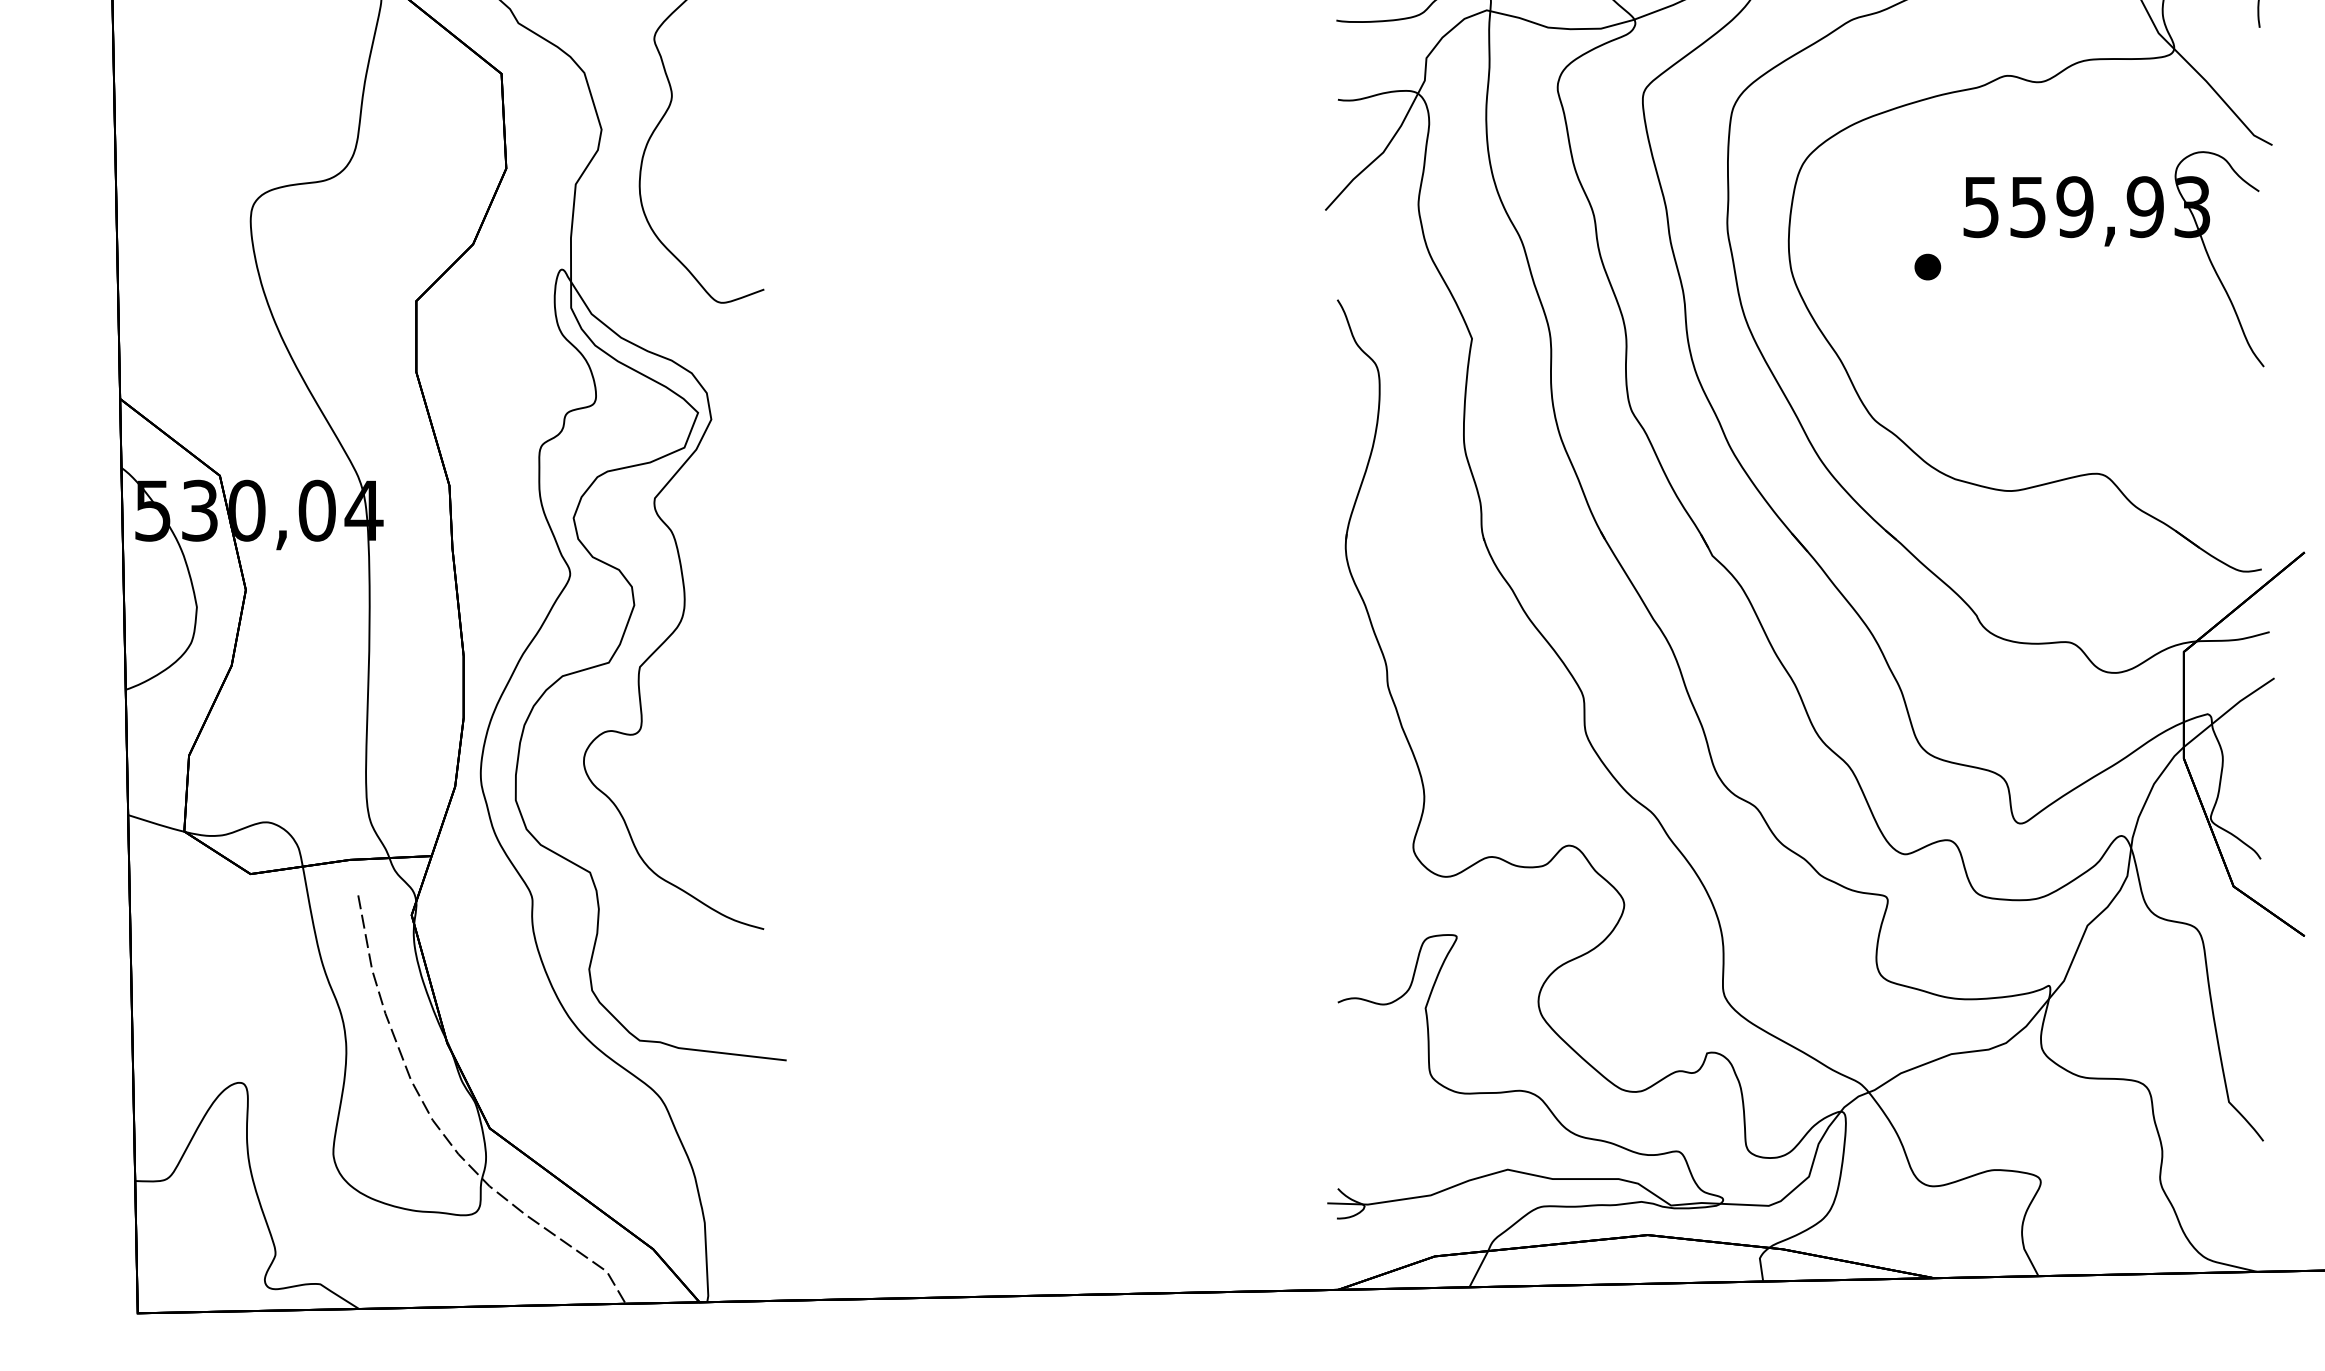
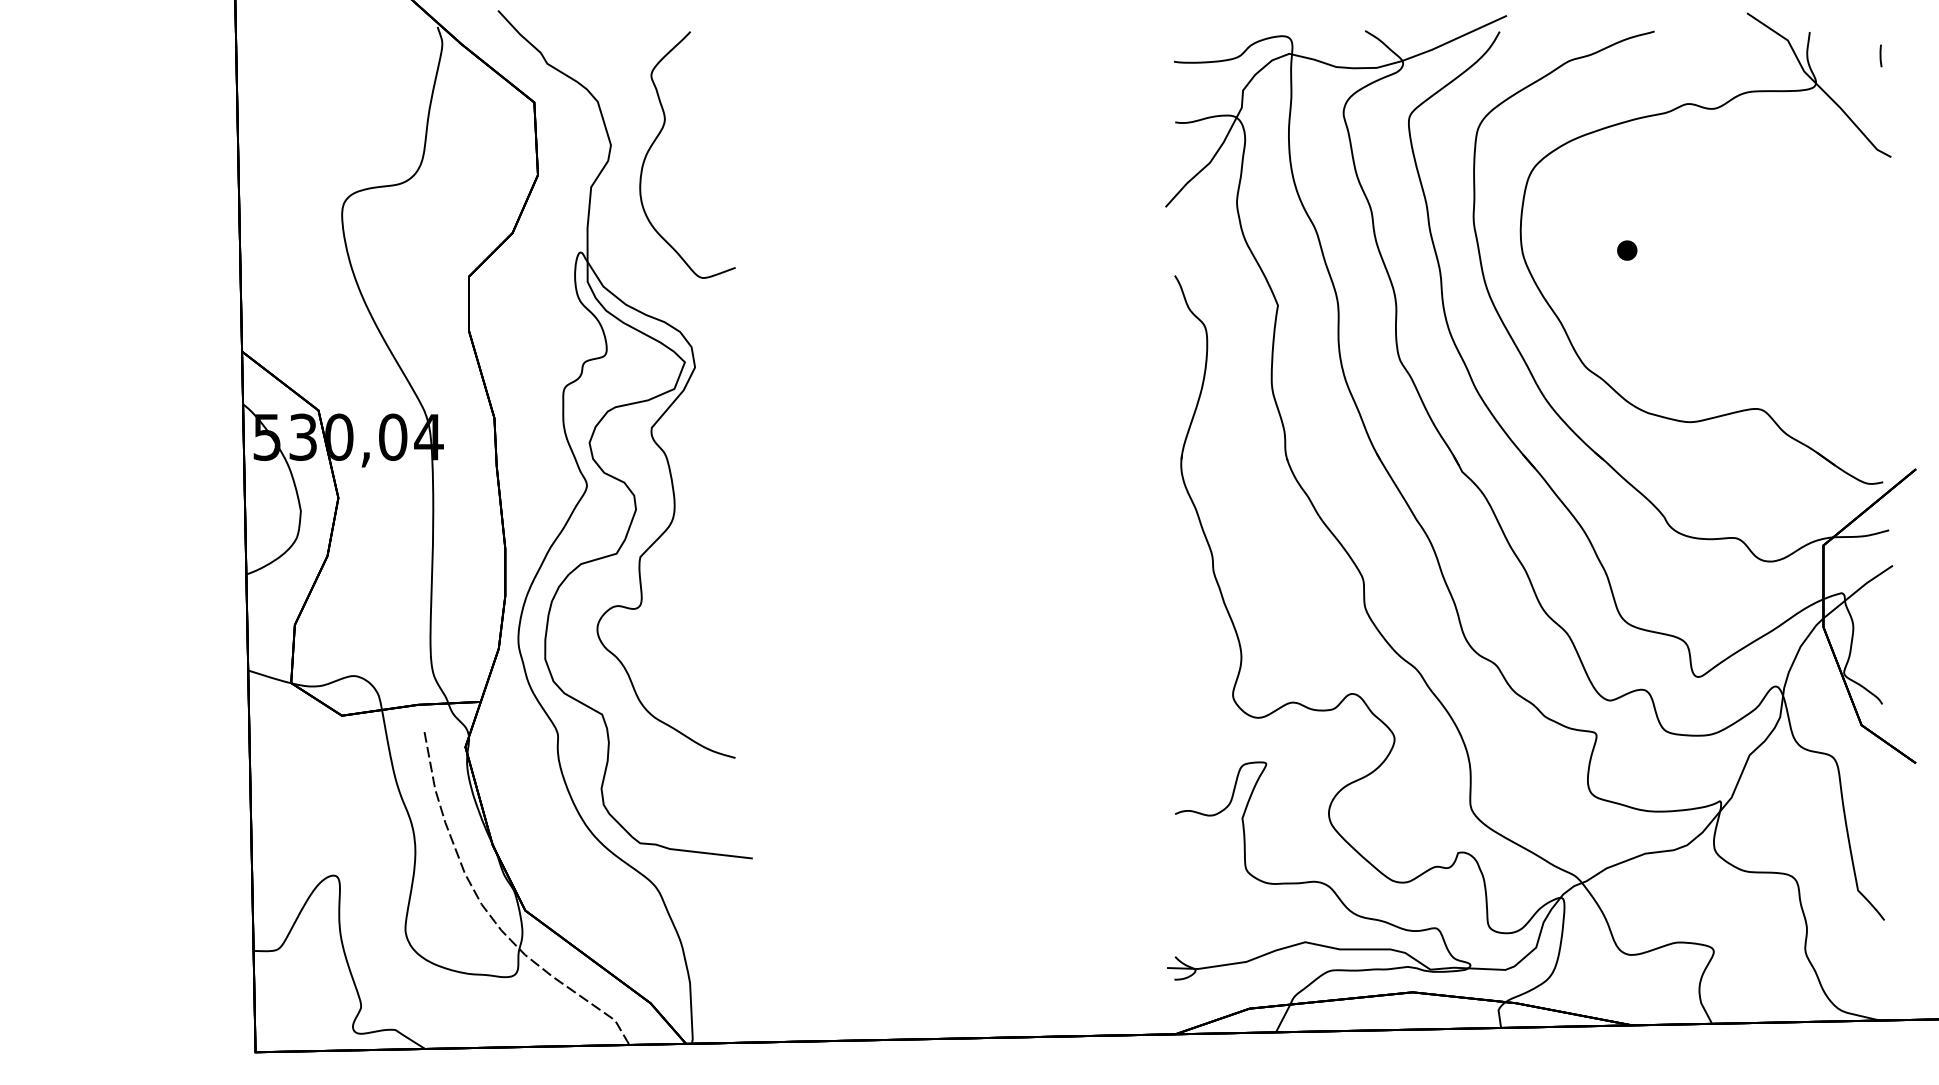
part: (2109, 246) -> (1766, 234), removed

